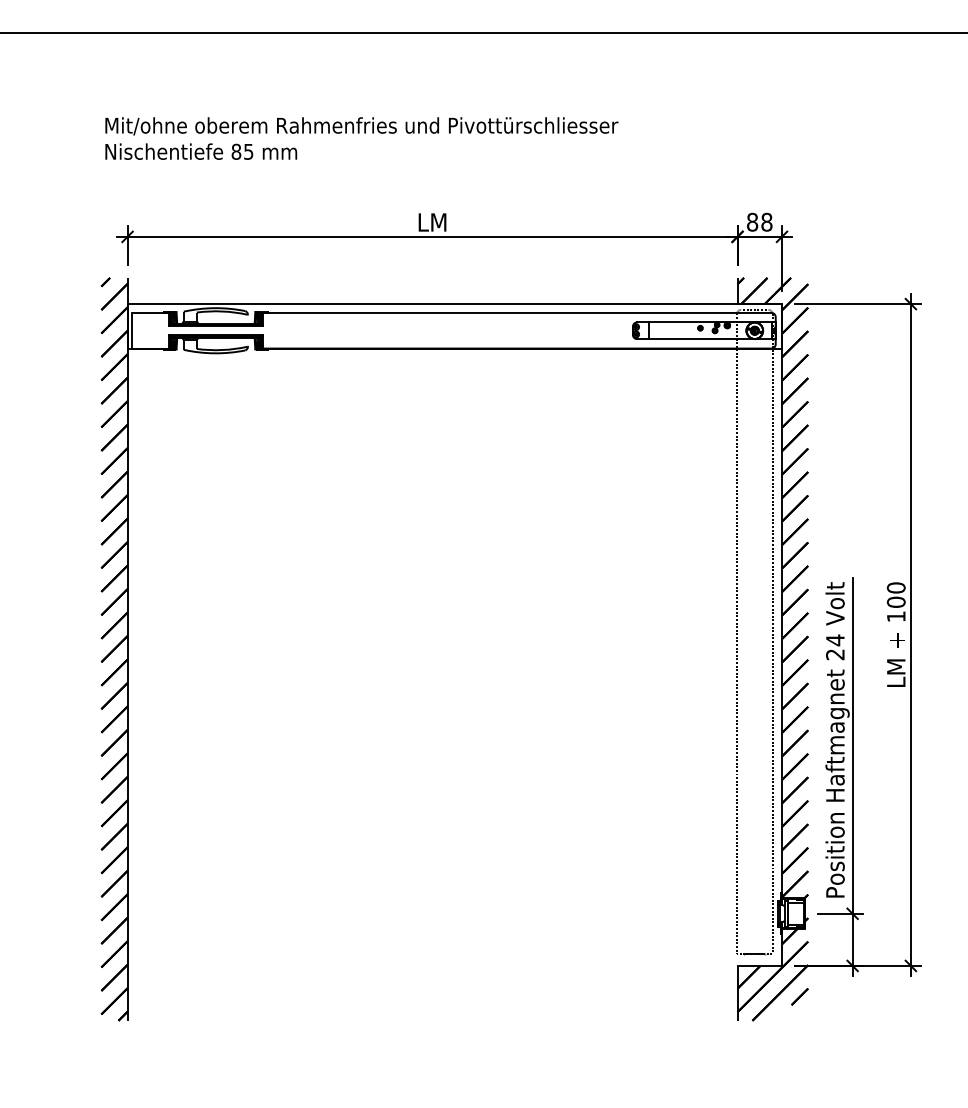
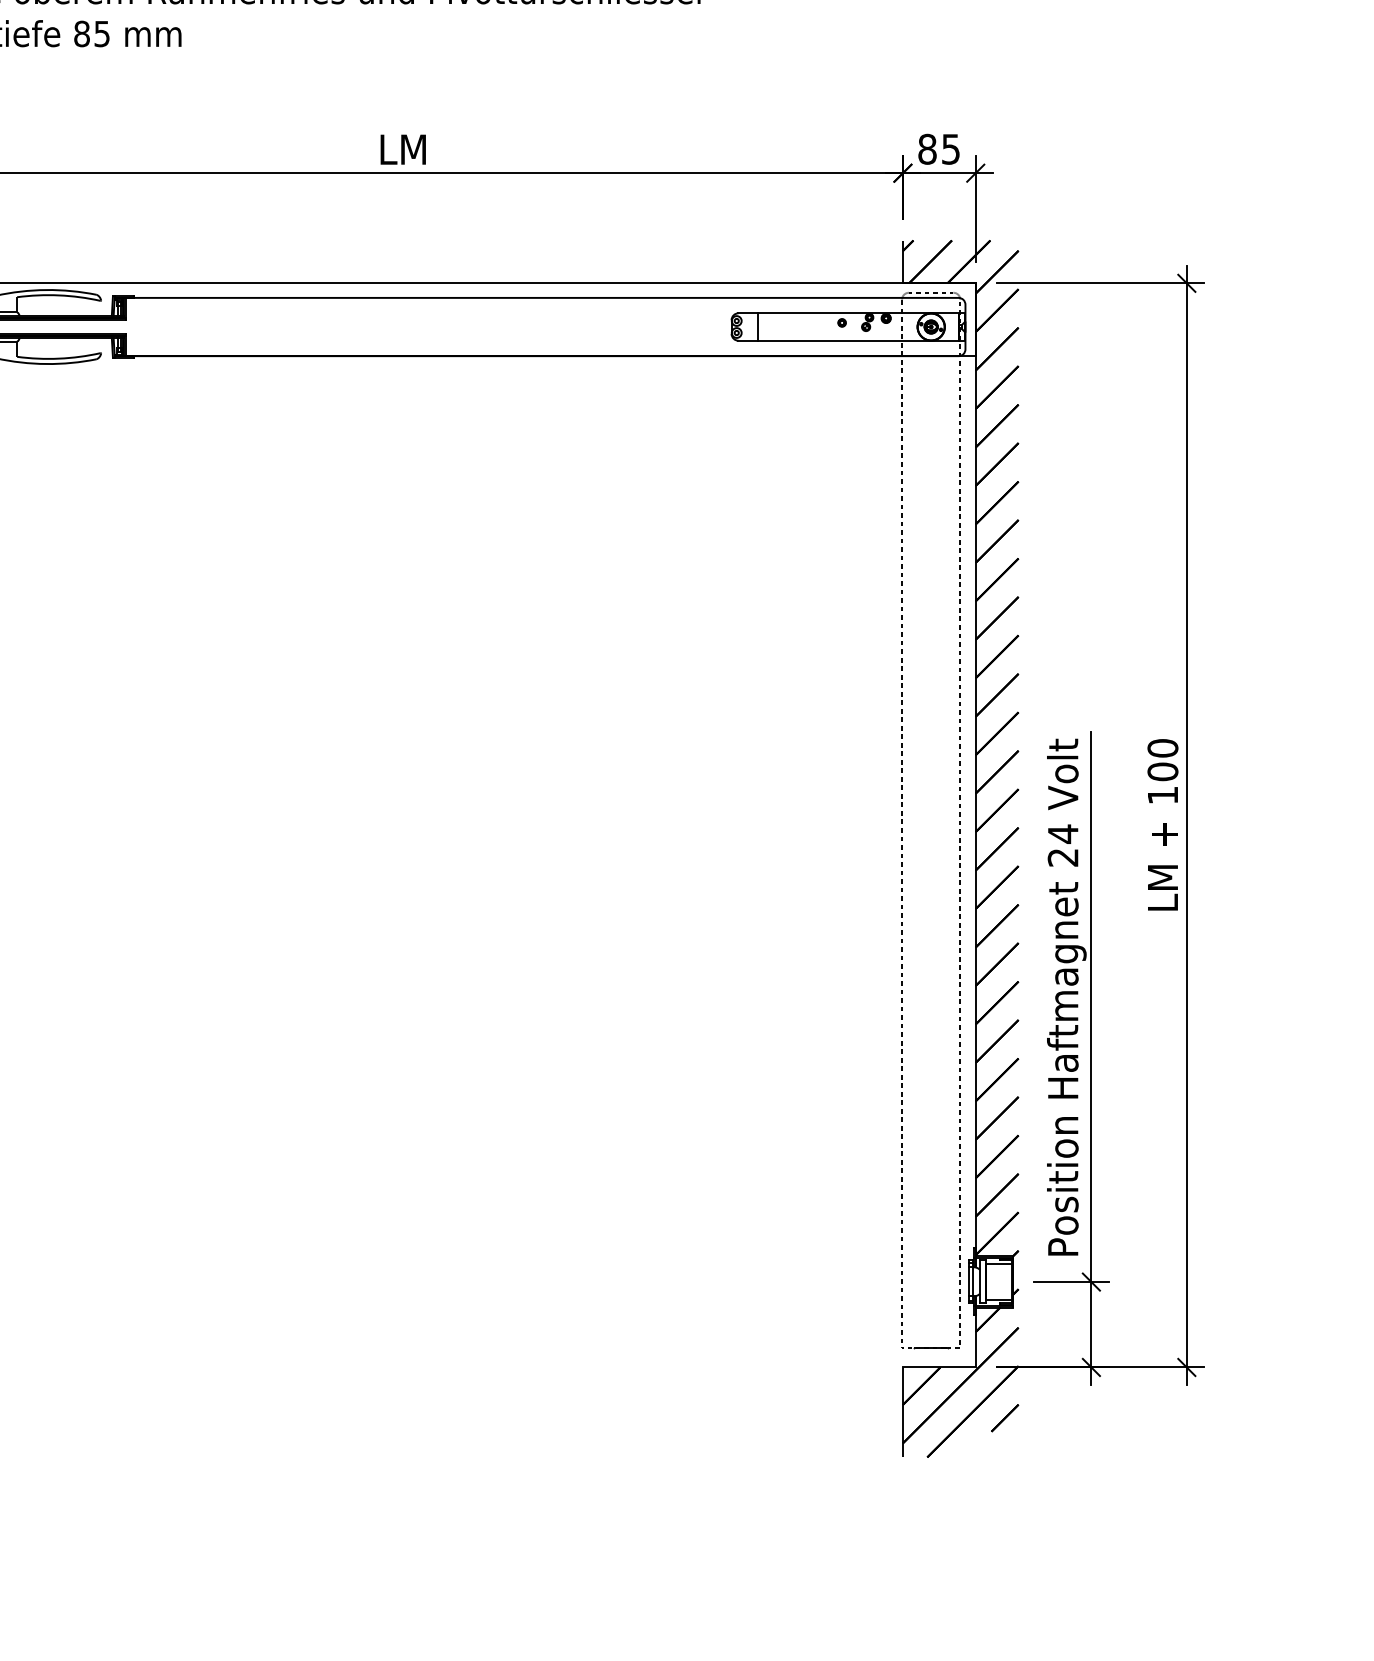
text: (766, 221) -> (950, 148), 88 -> 85

